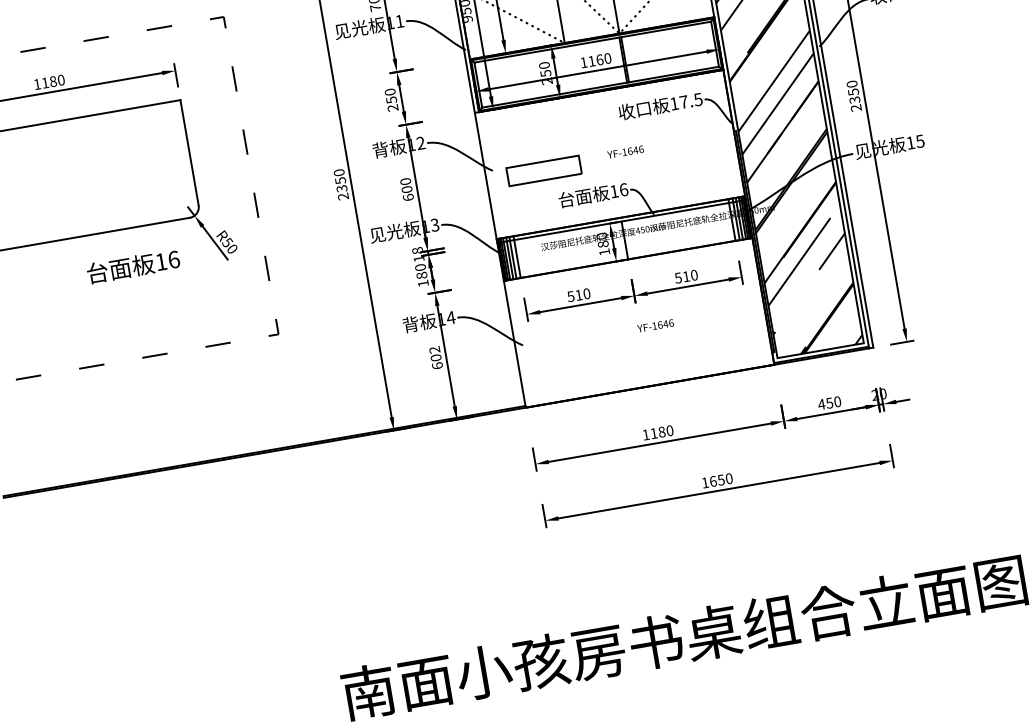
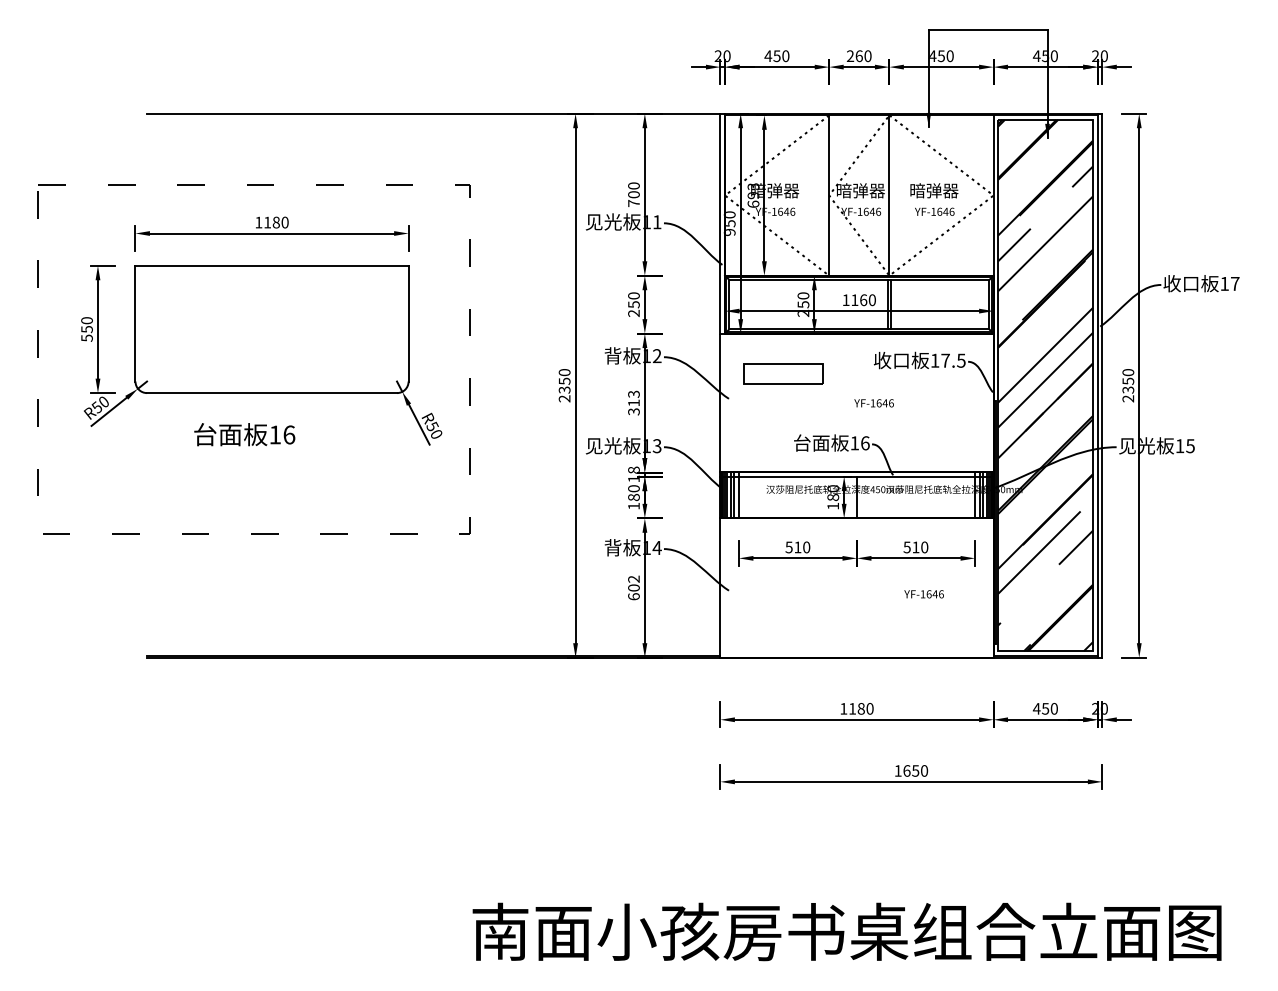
part: (543, 170) -> (783, 373), moved
text: (406, 189) -> (633, 402), 600 -> 313
text: (133, 266) -> (244, 434), moved
text: (655, 326) -> (923, 594), moved

